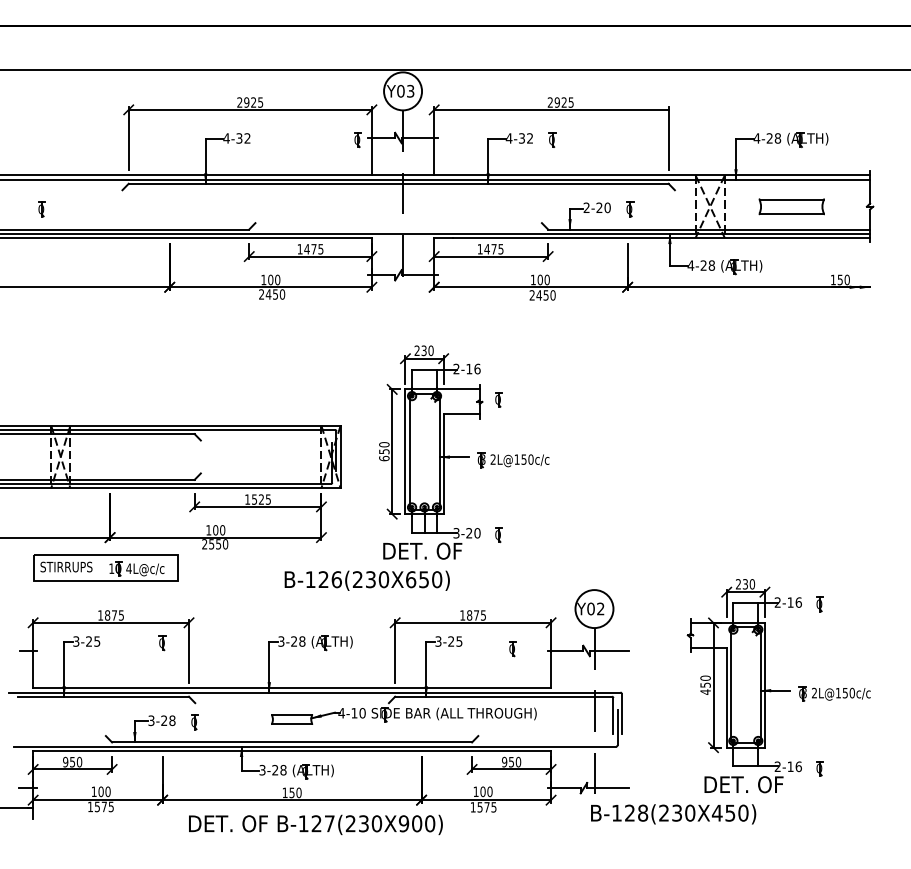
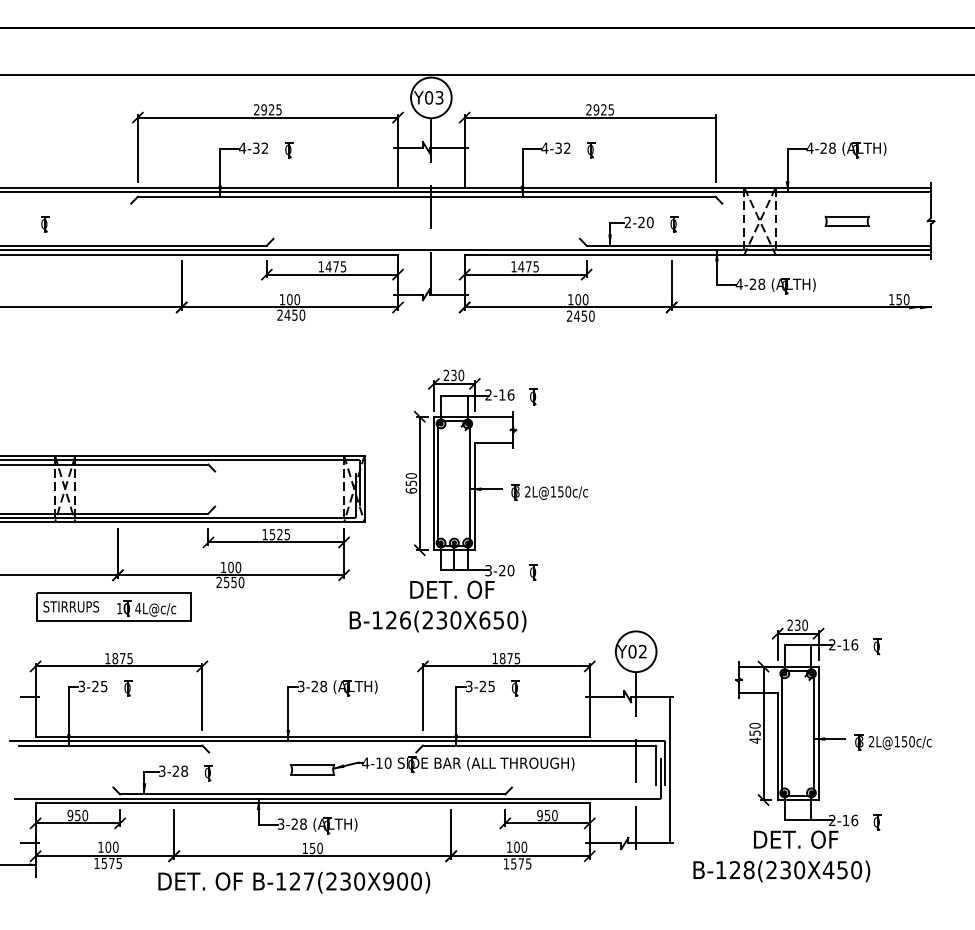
part: (357, 140) -> (288, 150), moved
part: (791, 206) -> (846, 221), size x0.62
part: (498, 399) -> (533, 396), moved
text: (366, 580) -> (437, 621), moved
part: (162, 643) -> (128, 688), moved
part: (512, 649) -> (515, 688), moved
line: (625, 719) -> (669, 769), added
text: (673, 814) -> (781, 871), moved
text: (315, 824) -> (293, 882), moved

